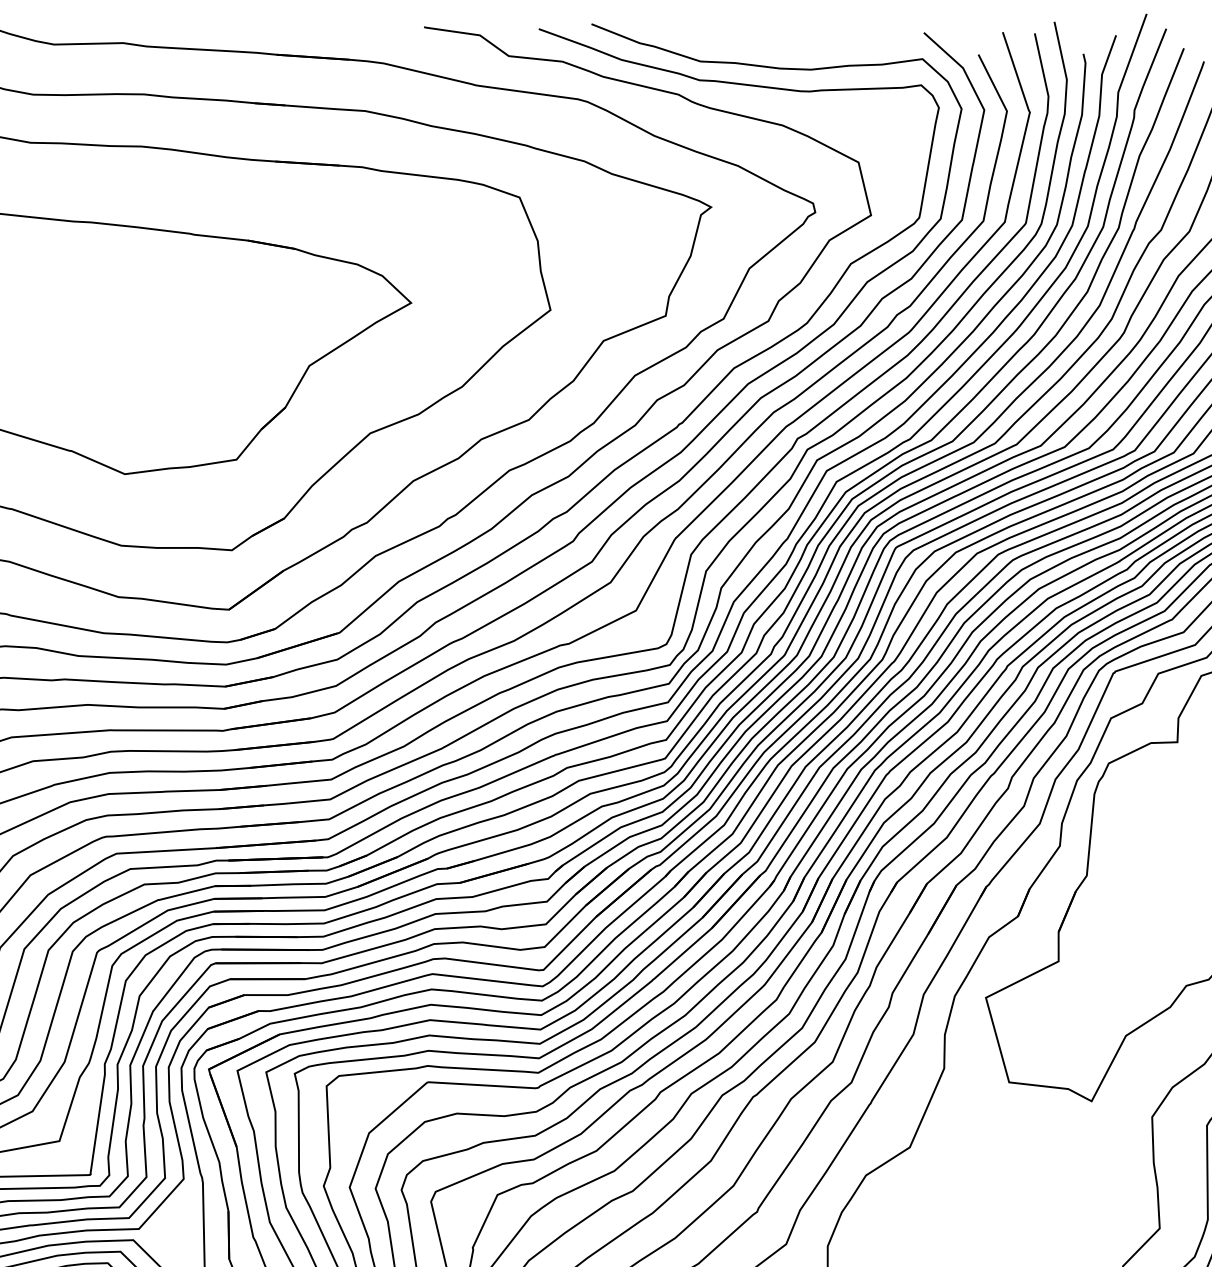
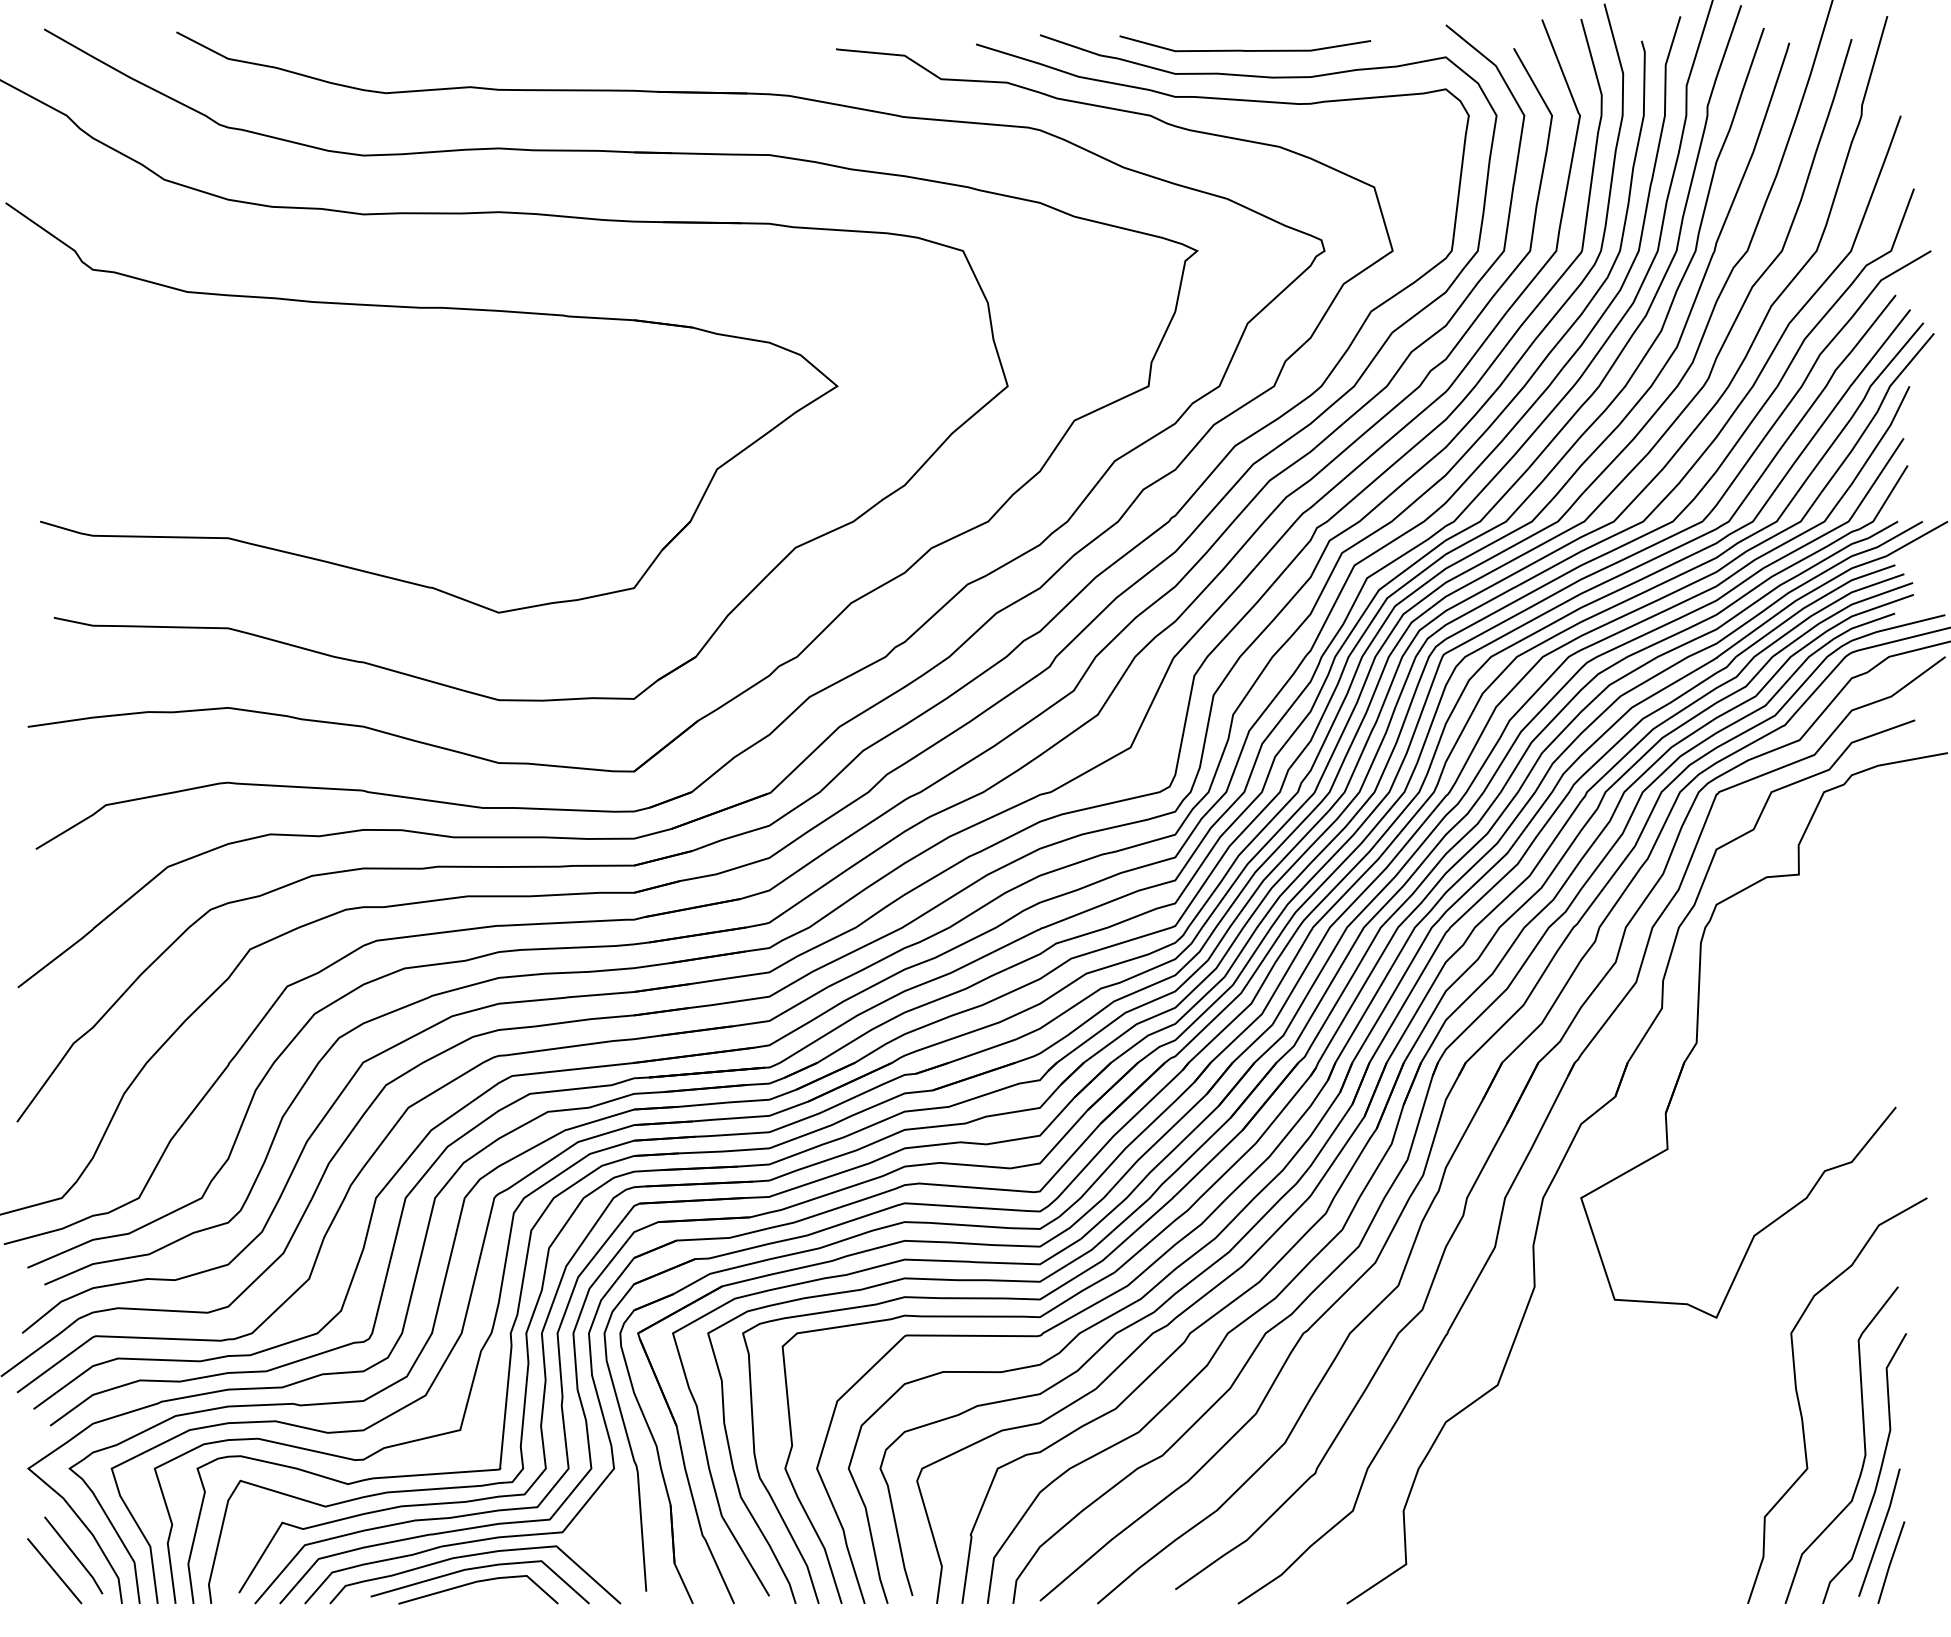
curve: (757, 44) -> (1243, 49), added

